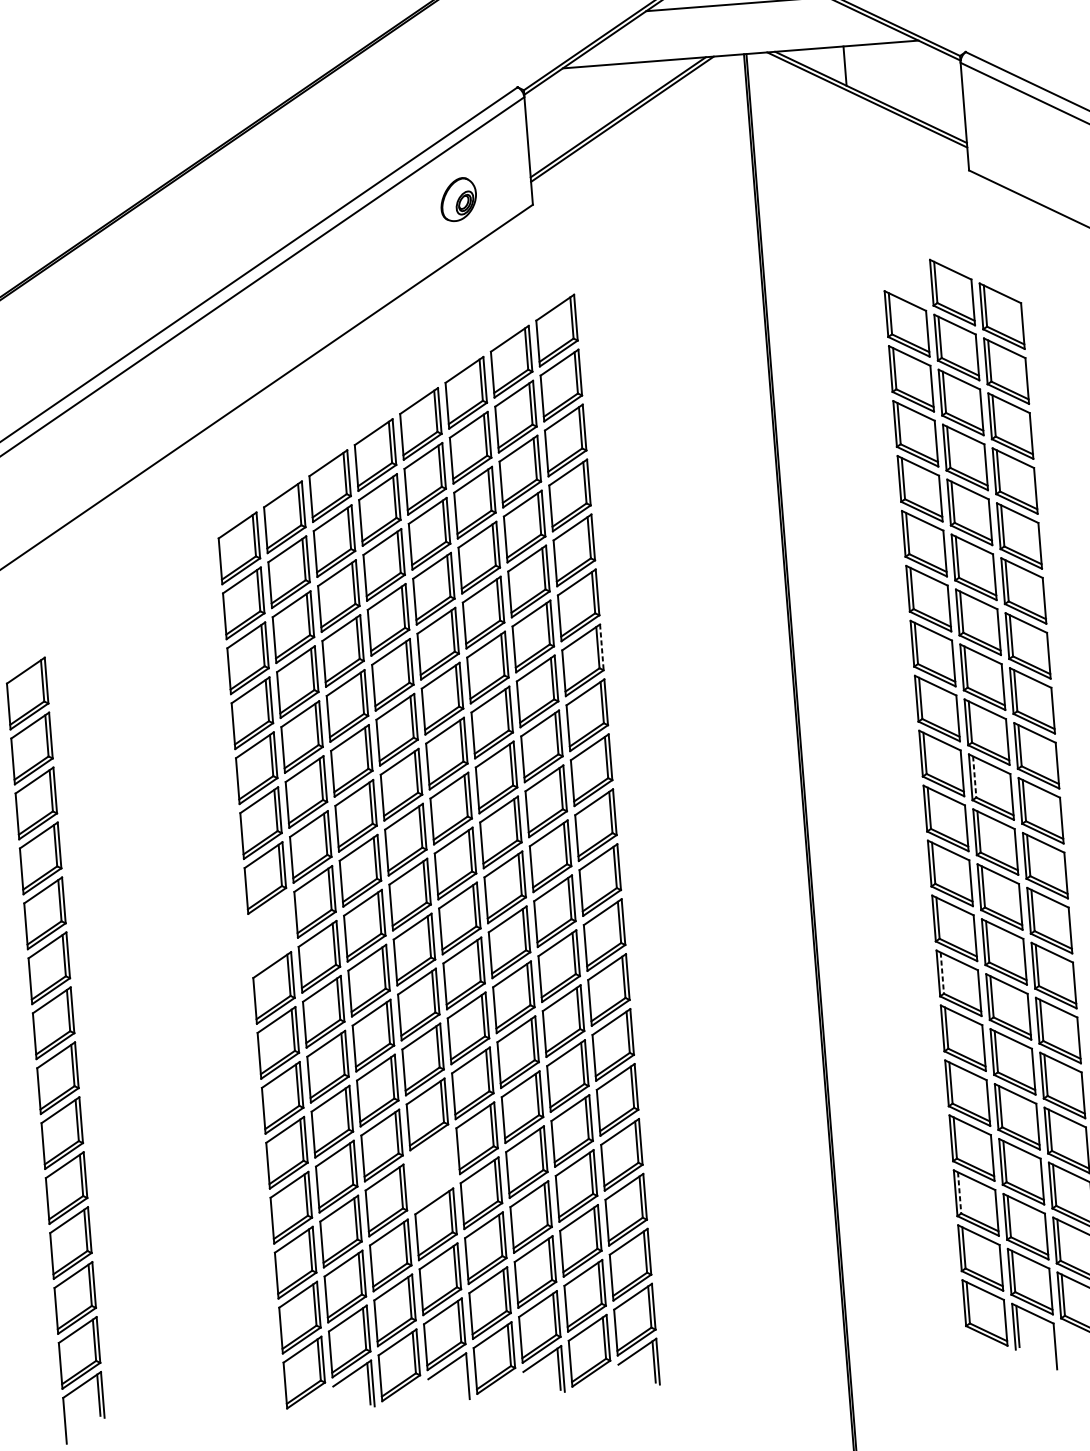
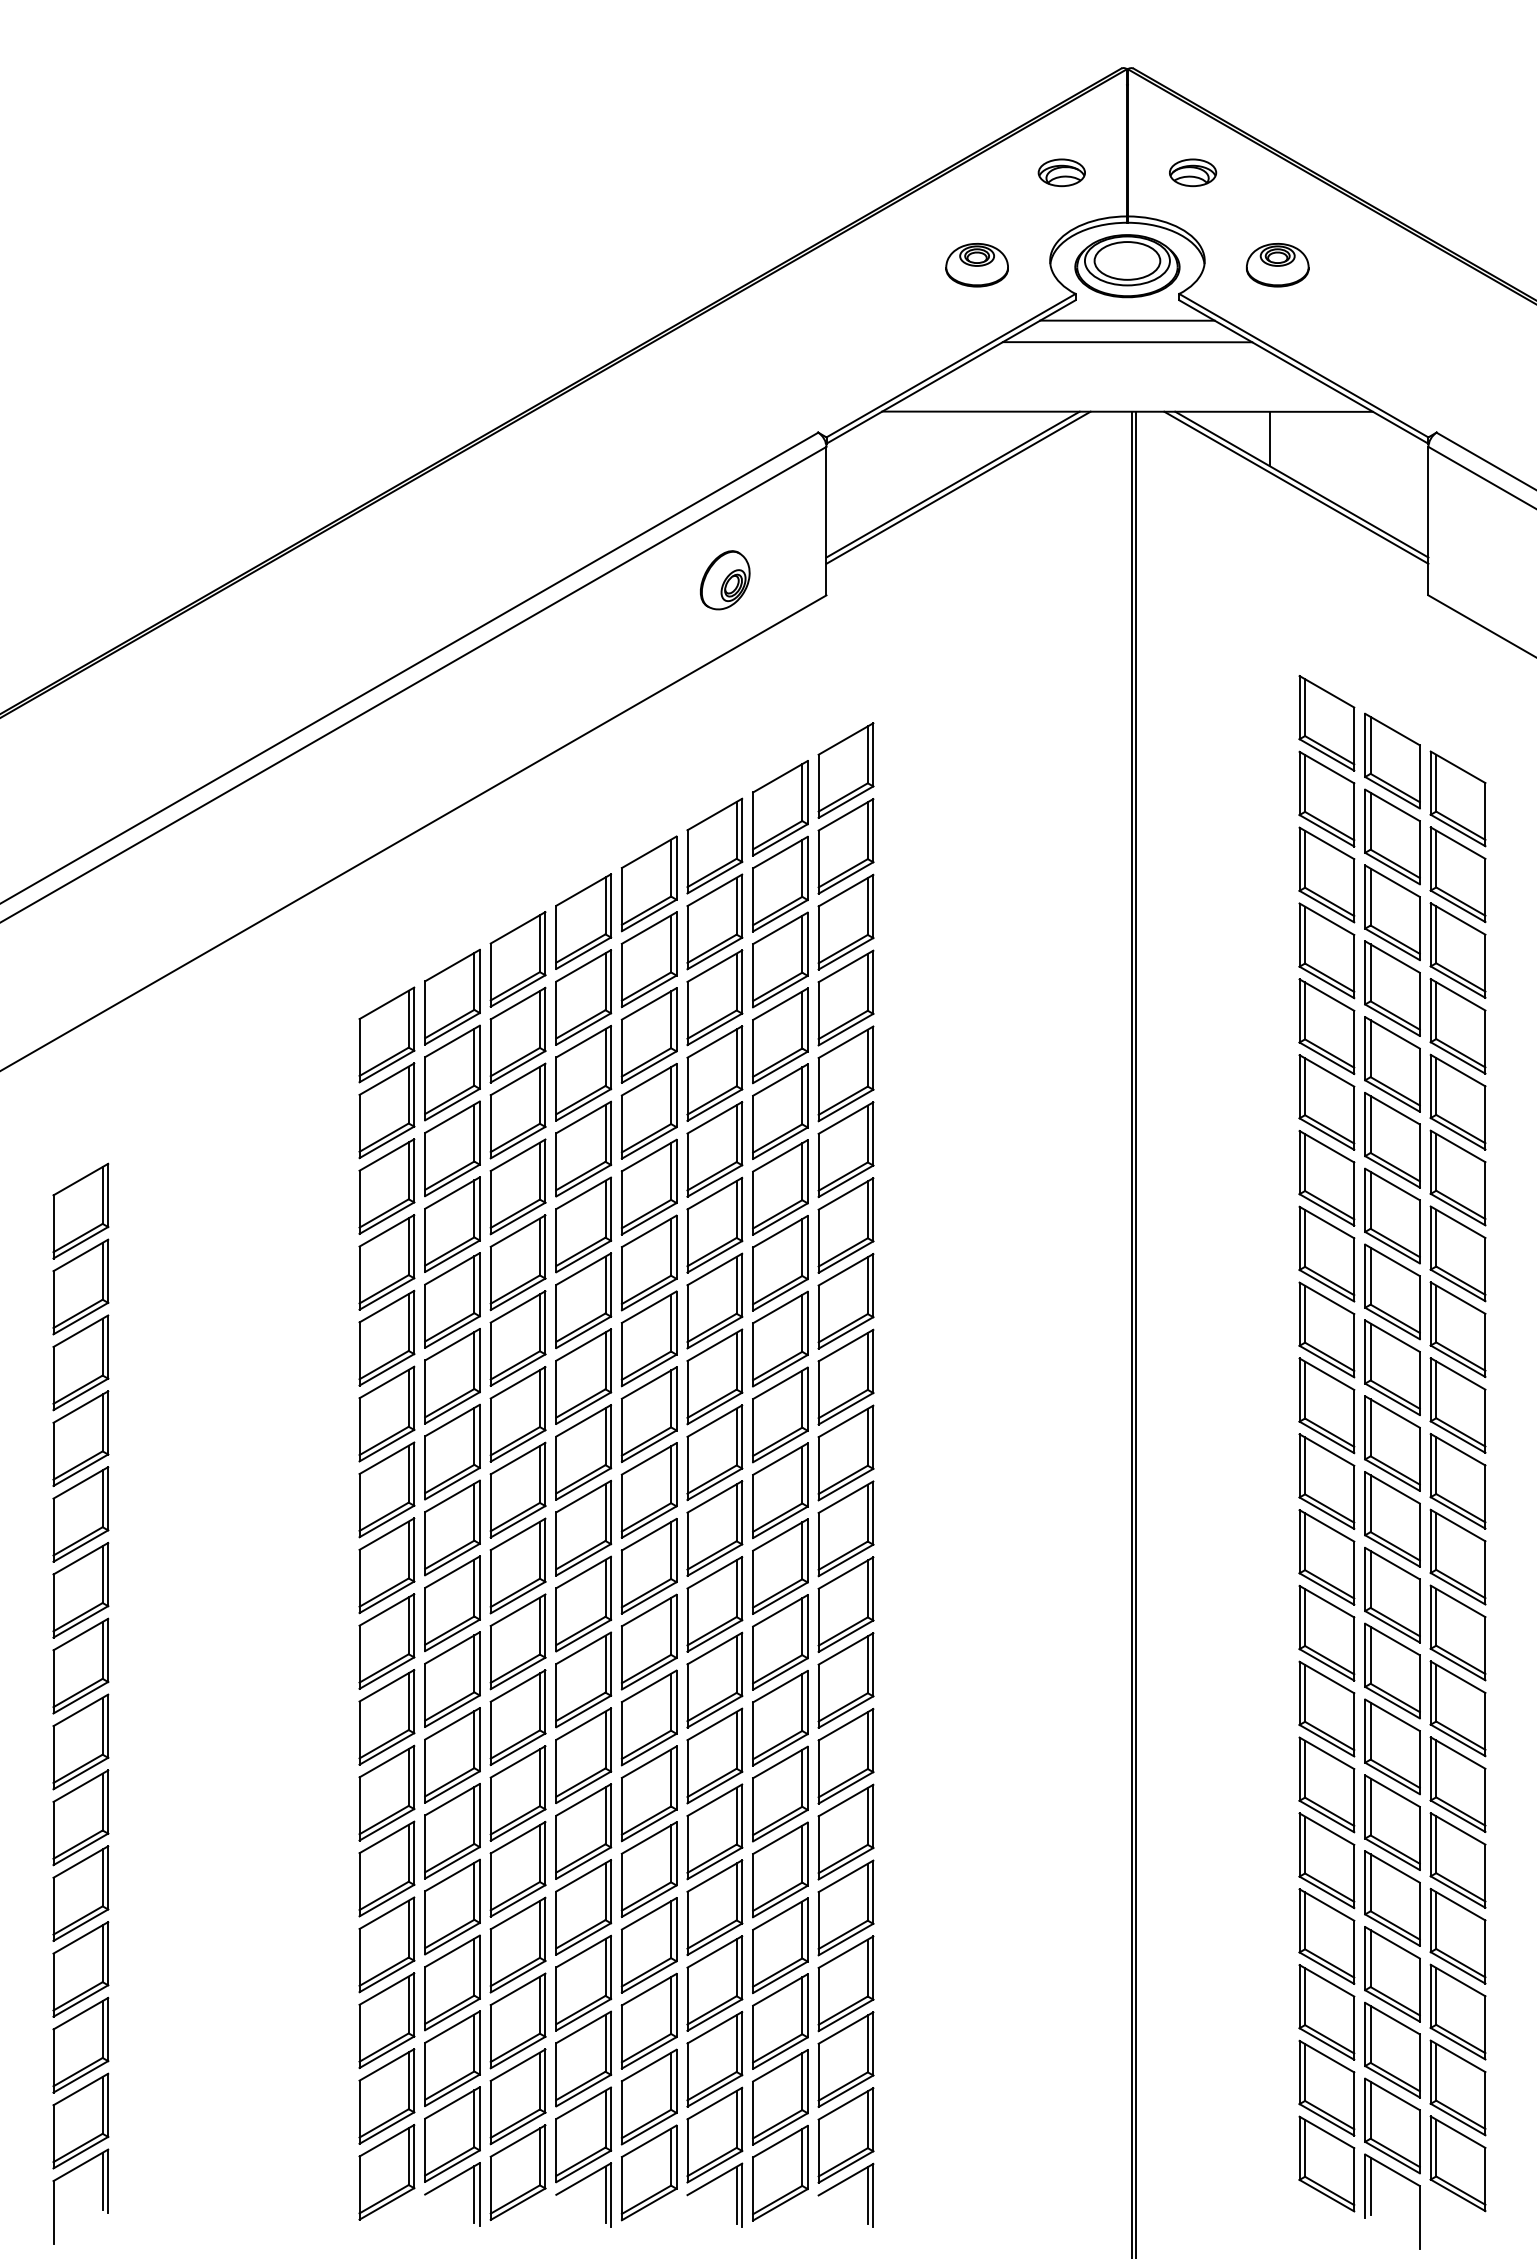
part: (902, 269) -> (1326, 723), added
line: (601, 647) -> (873, 1209), dashed -> solid
line: (974, 777) -> (1370, 1428), dashed -> solid
part: (269, 932) -> (386, 1565), added
line: (942, 973) -> (1305, 1693), dashed -> solid
part: (431, 1169) -> (583, 1907), added
line: (959, 1193) -> (1305, 1997), dashed -> solid
line: (463, 1376) -> (605, 2194), added

